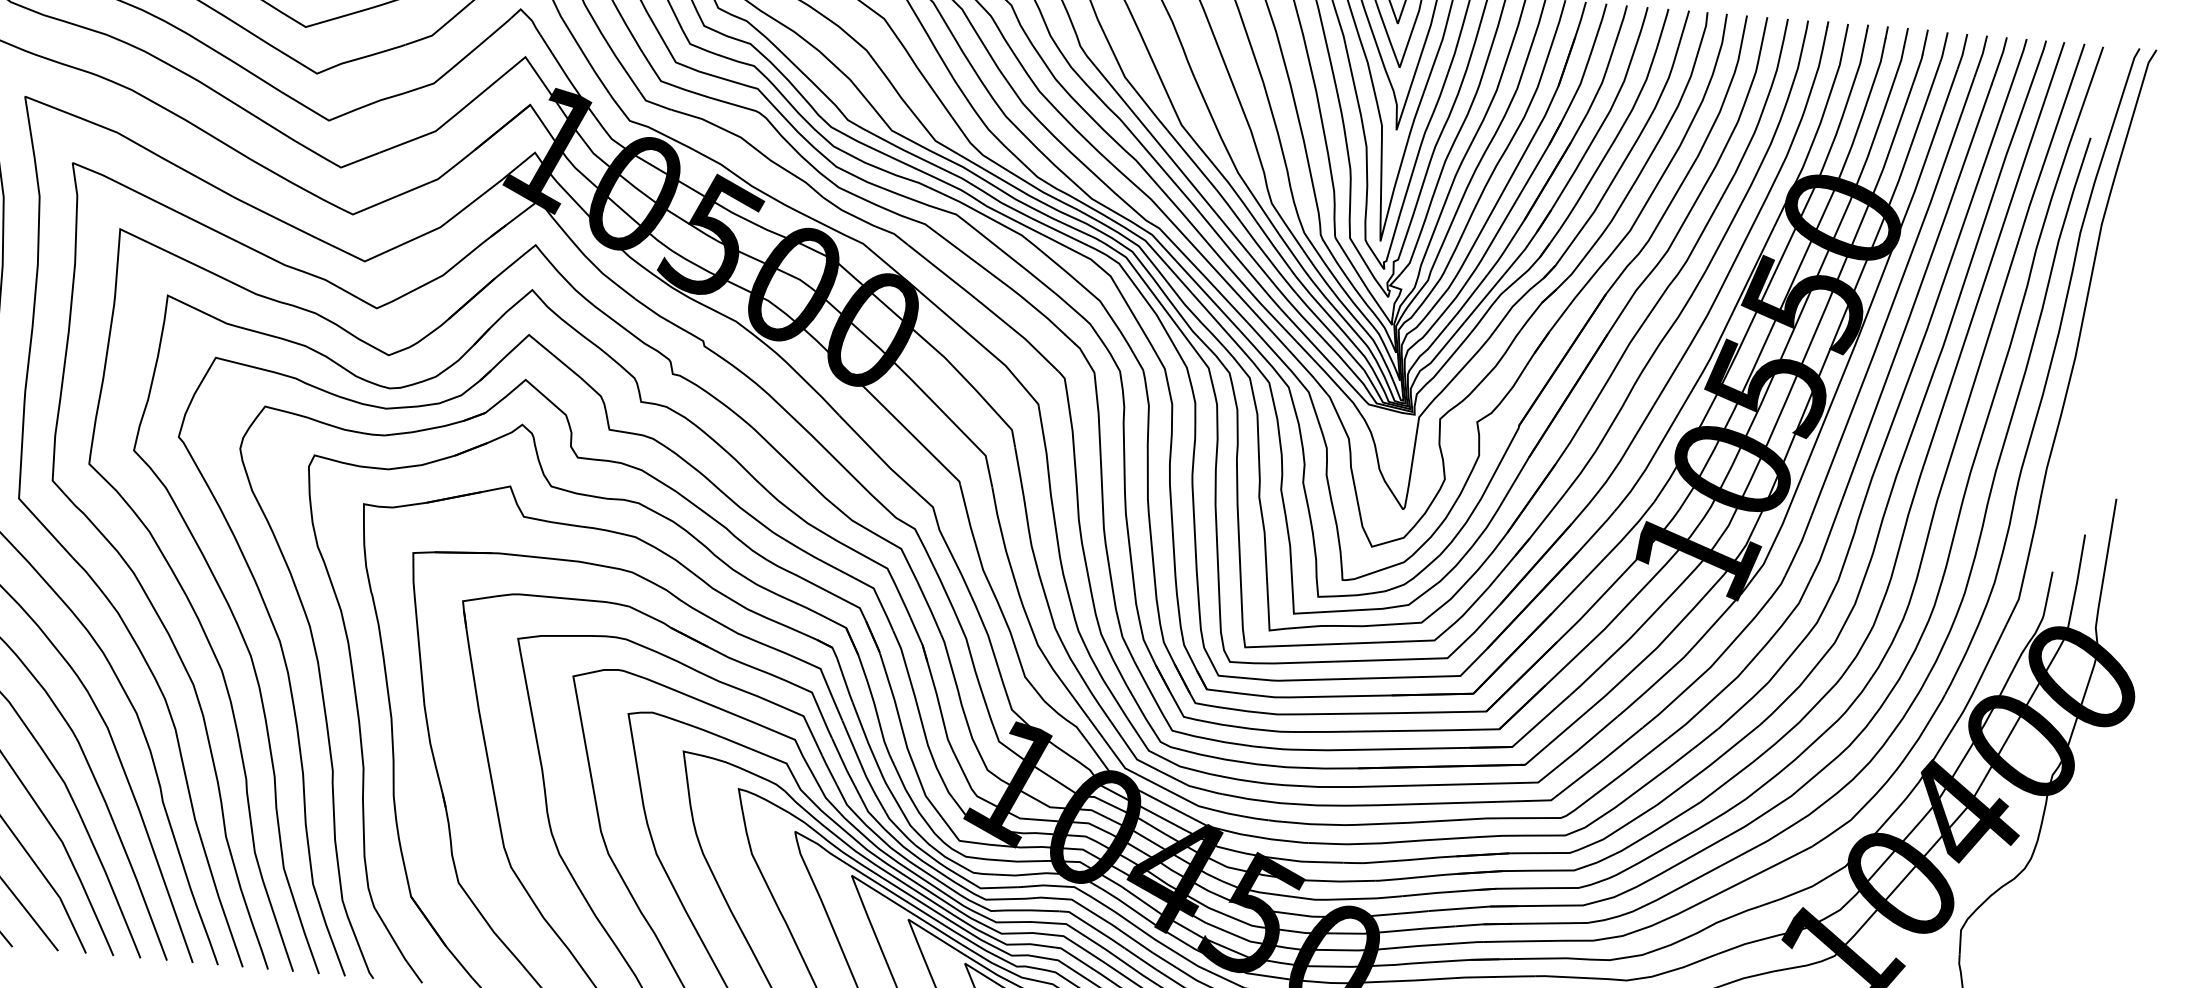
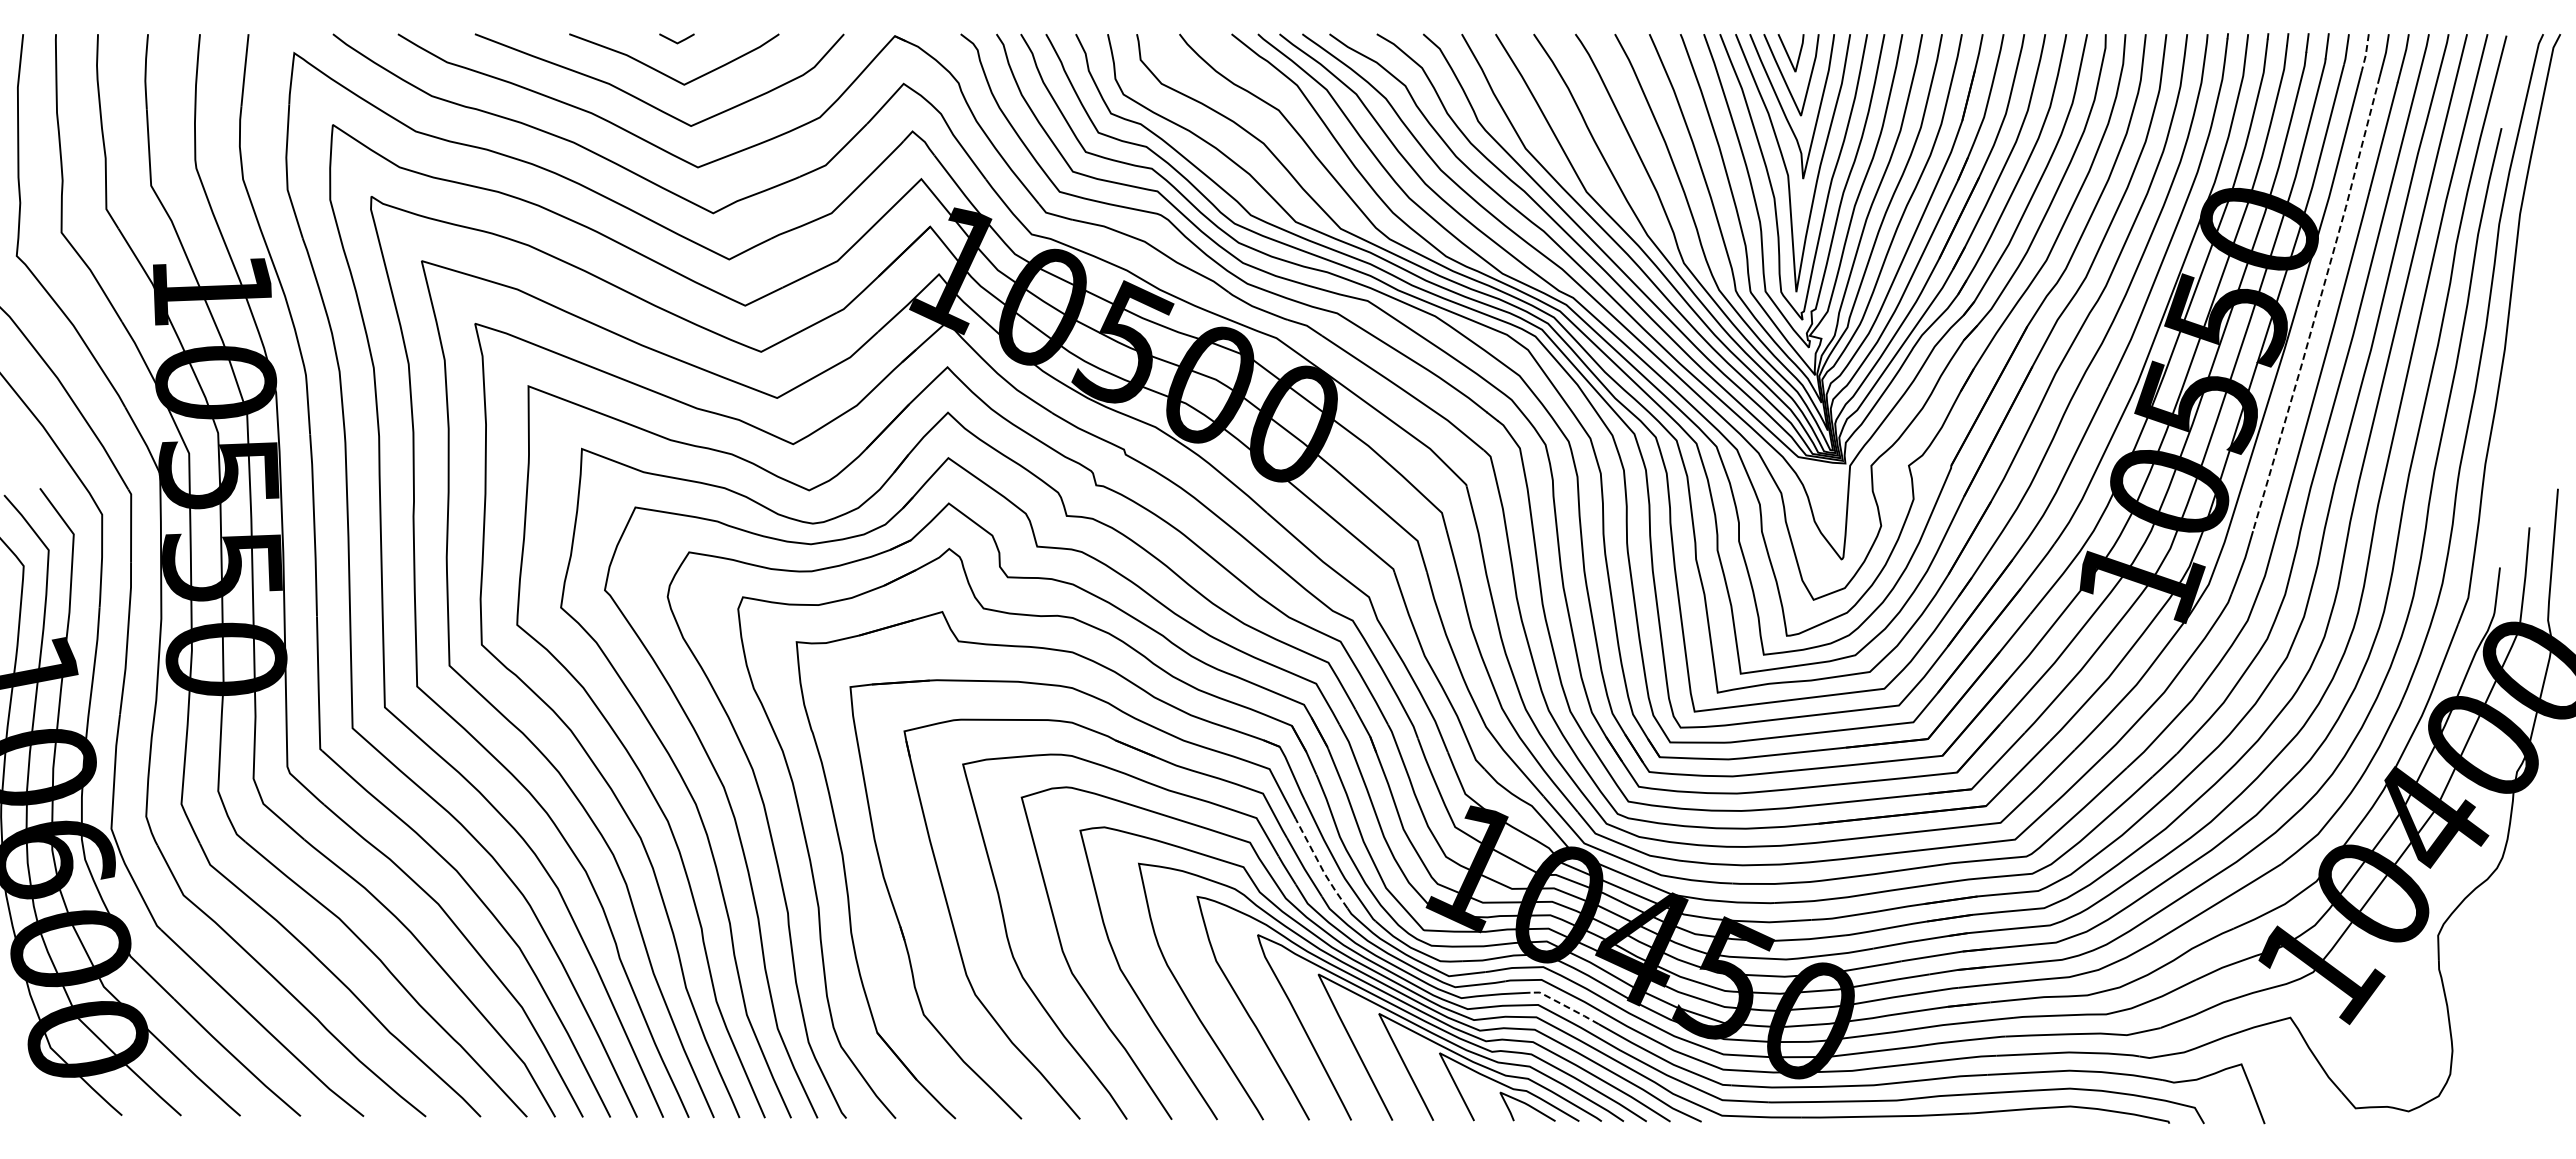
line: (1962, 52) -> (2365, 53), solid -> dashed
line: (1895, 296) -> (2318, 304), solid -> dashed
line: (862, 768) -> (1320, 865), solid -> dashed
line: (1093, 927) -> (1565, 1006), solid -> dashed

